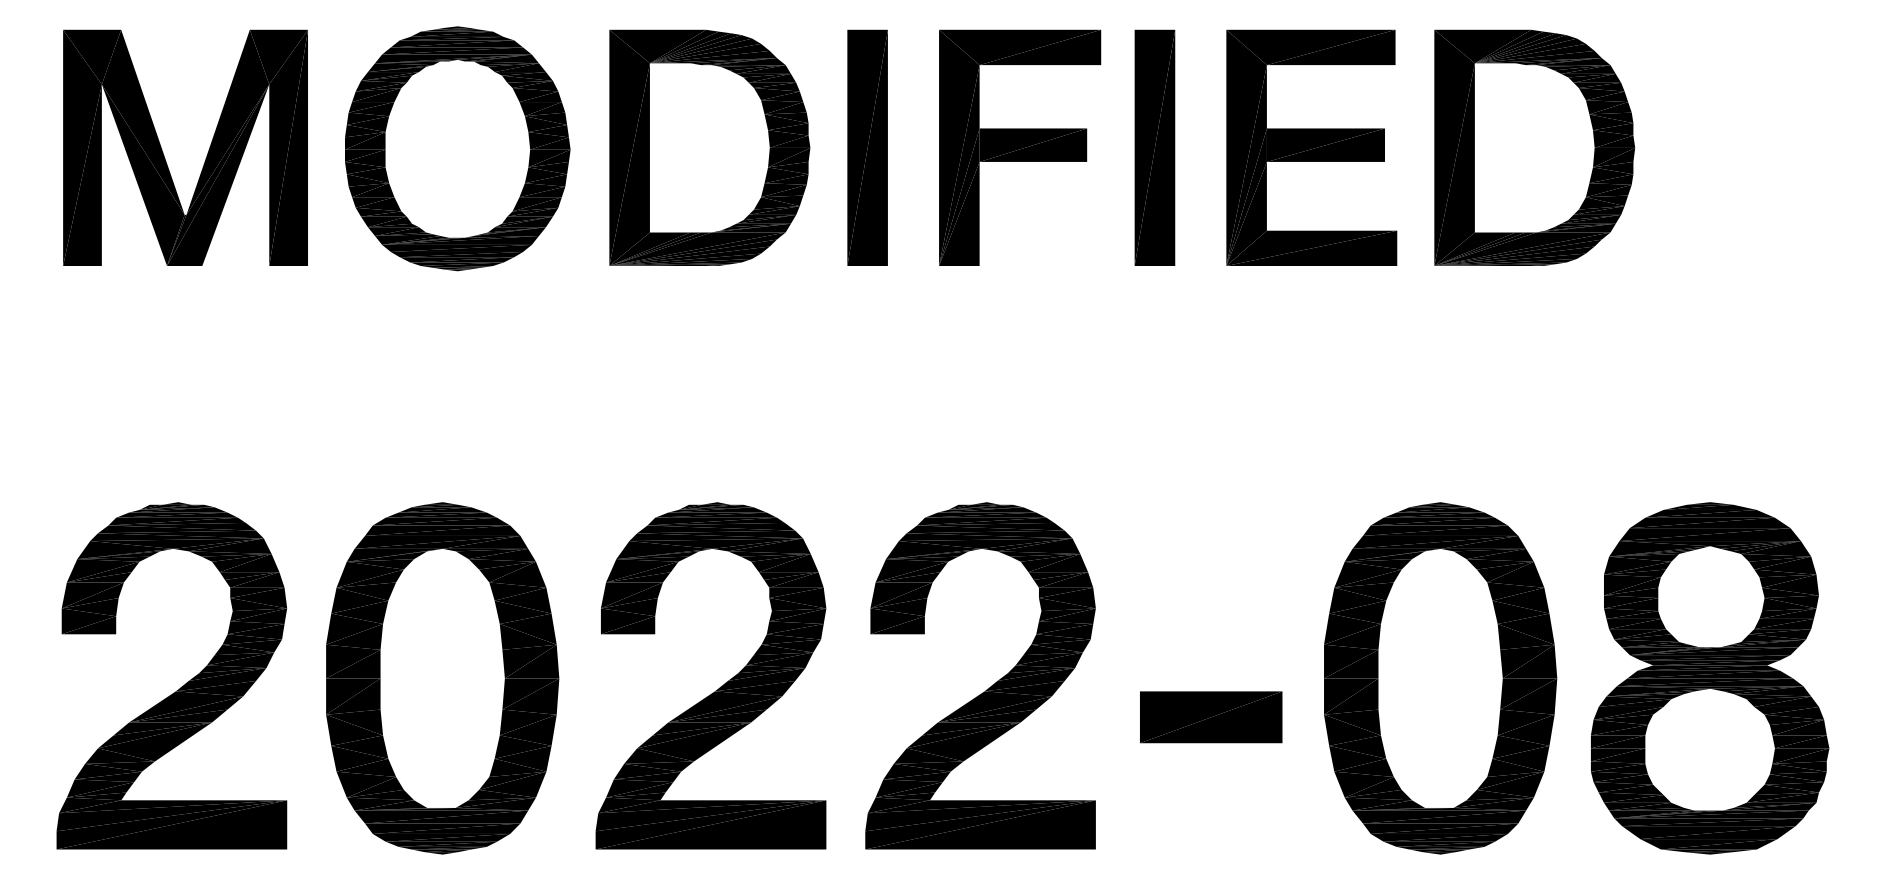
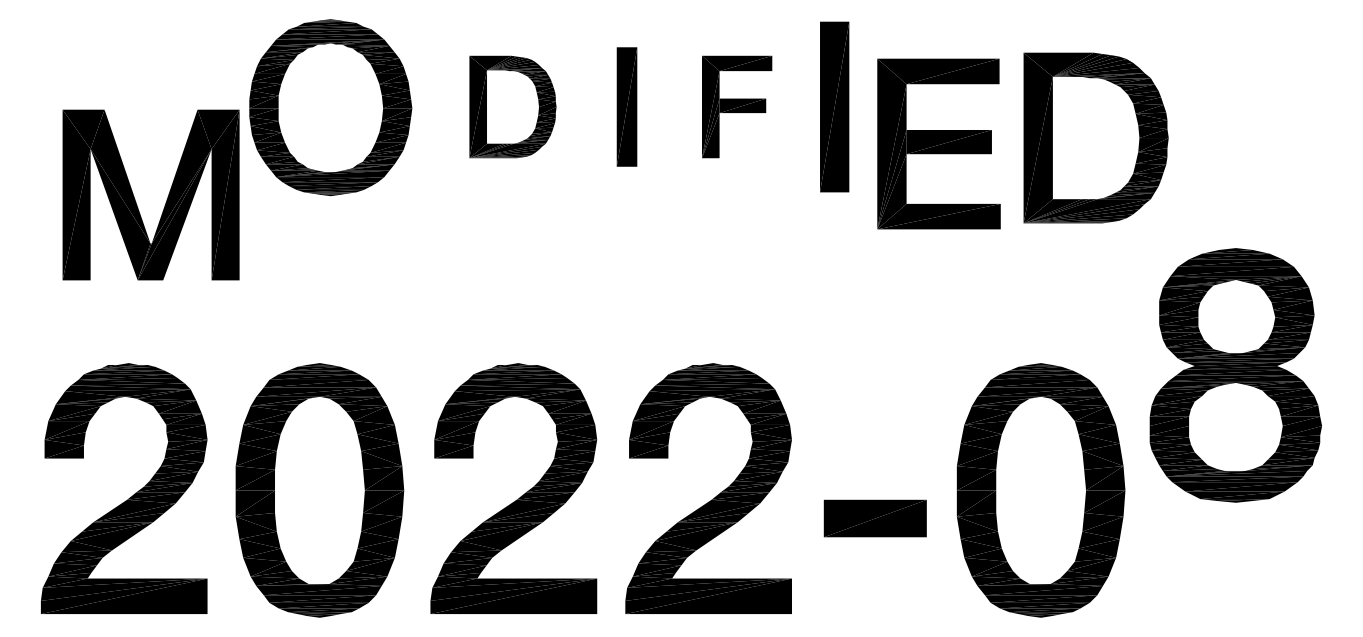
part: (709, 147) -> (512, 106), size x0.6
part: (866, 147) -> (626, 106), size x0.7
part: (1019, 147) -> (736, 106), size x0.6
part: (1311, 147) -> (938, 143), moved
part: (1533, 147) -> (1095, 137), moved
part: (163, 154) -> (135, 199), moved
part: (1709, 678) -> (1235, 375), moved

